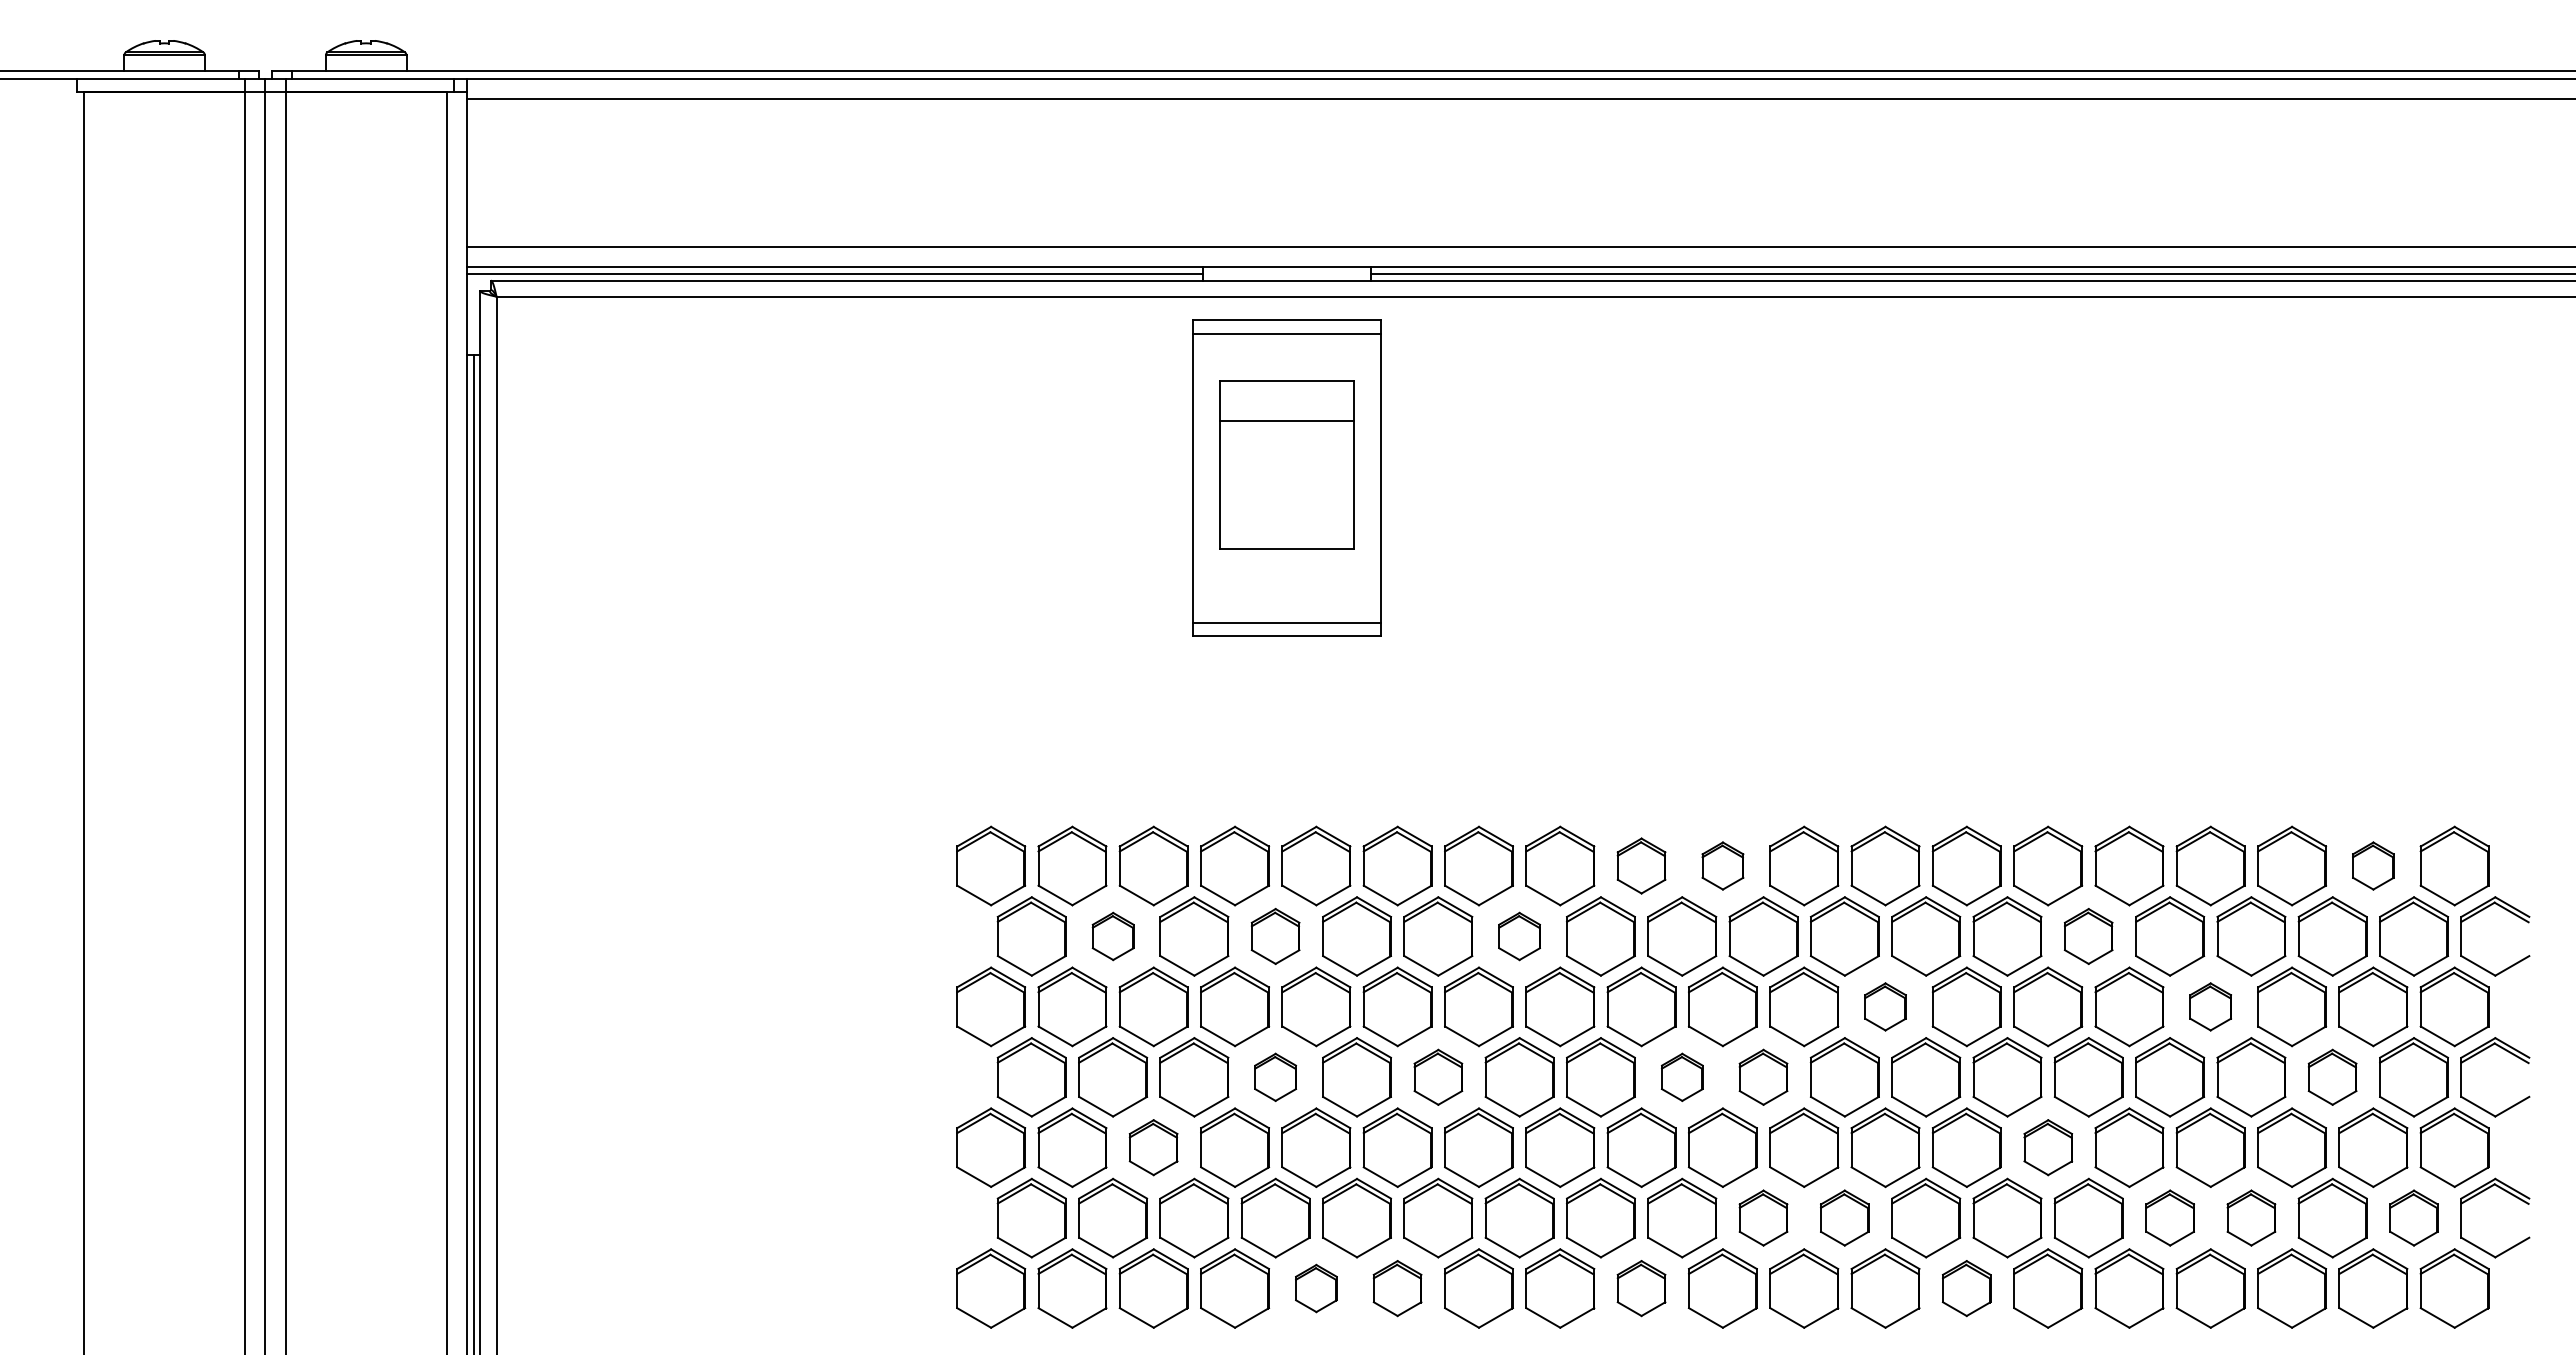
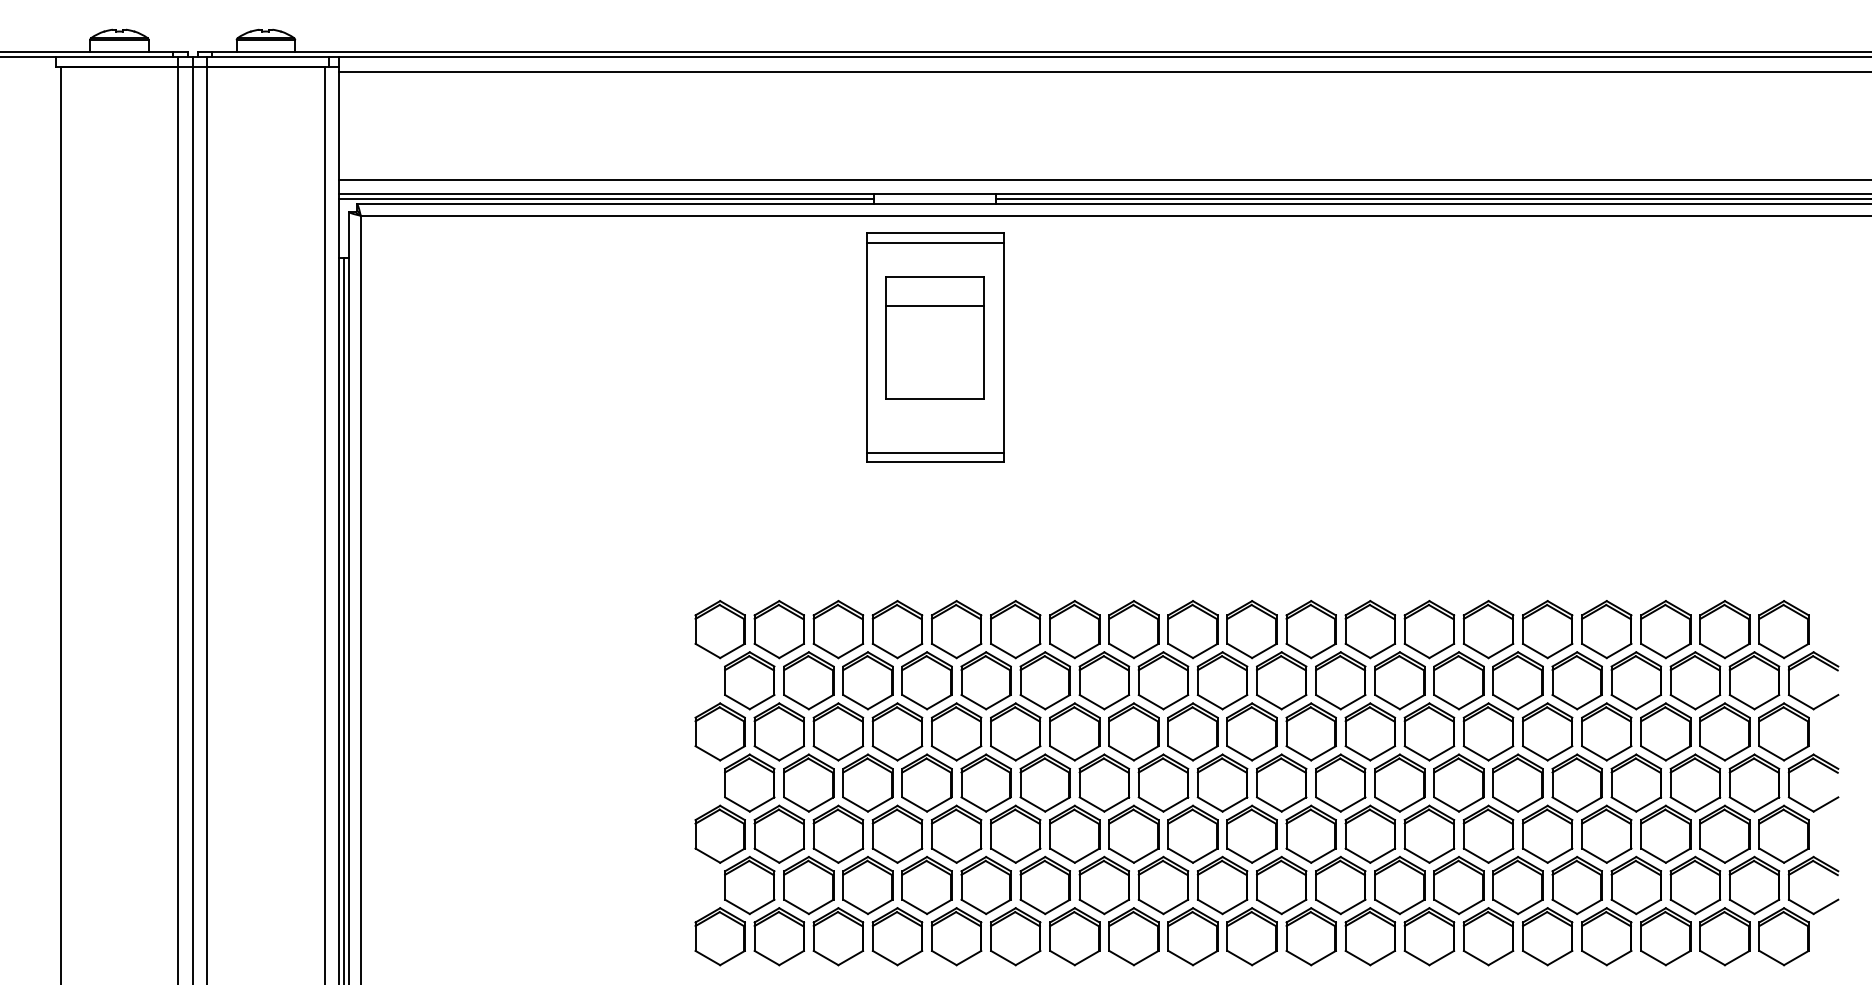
part: (1641, 865) -> (1192, 629), size x1.43
part: (1722, 865) -> (1251, 629), size x1.67
part: (2373, 865) -> (1725, 629), size x1.67
part: (1113, 936) -> (809, 680), size x1.67
part: (1275, 936) -> (926, 680), size x1.43
part: (1519, 936) -> (1104, 680), size x1.67
part: (2088, 936) -> (1517, 680), size x1.43
part: (1885, 1006) -> (1370, 731), size x1.67
part: (2210, 1006) -> (1606, 731), size x1.67
part: (1275, 1077) -> (926, 783), size x1.67
part: (1438, 1077) -> (1045, 783), size x1.43
part: (1682, 1077) -> (1222, 783), size x1.67
part: (1763, 1077) -> (1281, 783), size x1.43
part: (2332, 1077) -> (1695, 783), size x1.43
part: (1153, 1147) -> (838, 834), size x1.43
part: (2048, 1147) -> (1488, 834), size x1.43
part: (1763, 1217) -> (1281, 885), size x1.43
part: (1844, 1217) -> (1340, 885), size x1.43
part: (2170, 1217) -> (1577, 885), size x1.43
part: (2251, 1217) -> (1636, 885), size x1.43
part: (2413, 1217) -> (1754, 885), size x1.43
part: (1316, 1288) -> (956, 936), size x1.67
part: (1397, 1288) -> (1015, 936), size x1.43
part: (1641, 1288) -> (1192, 936), size x1.43
part: (1966, 1288) -> (1429, 936), size x1.43

